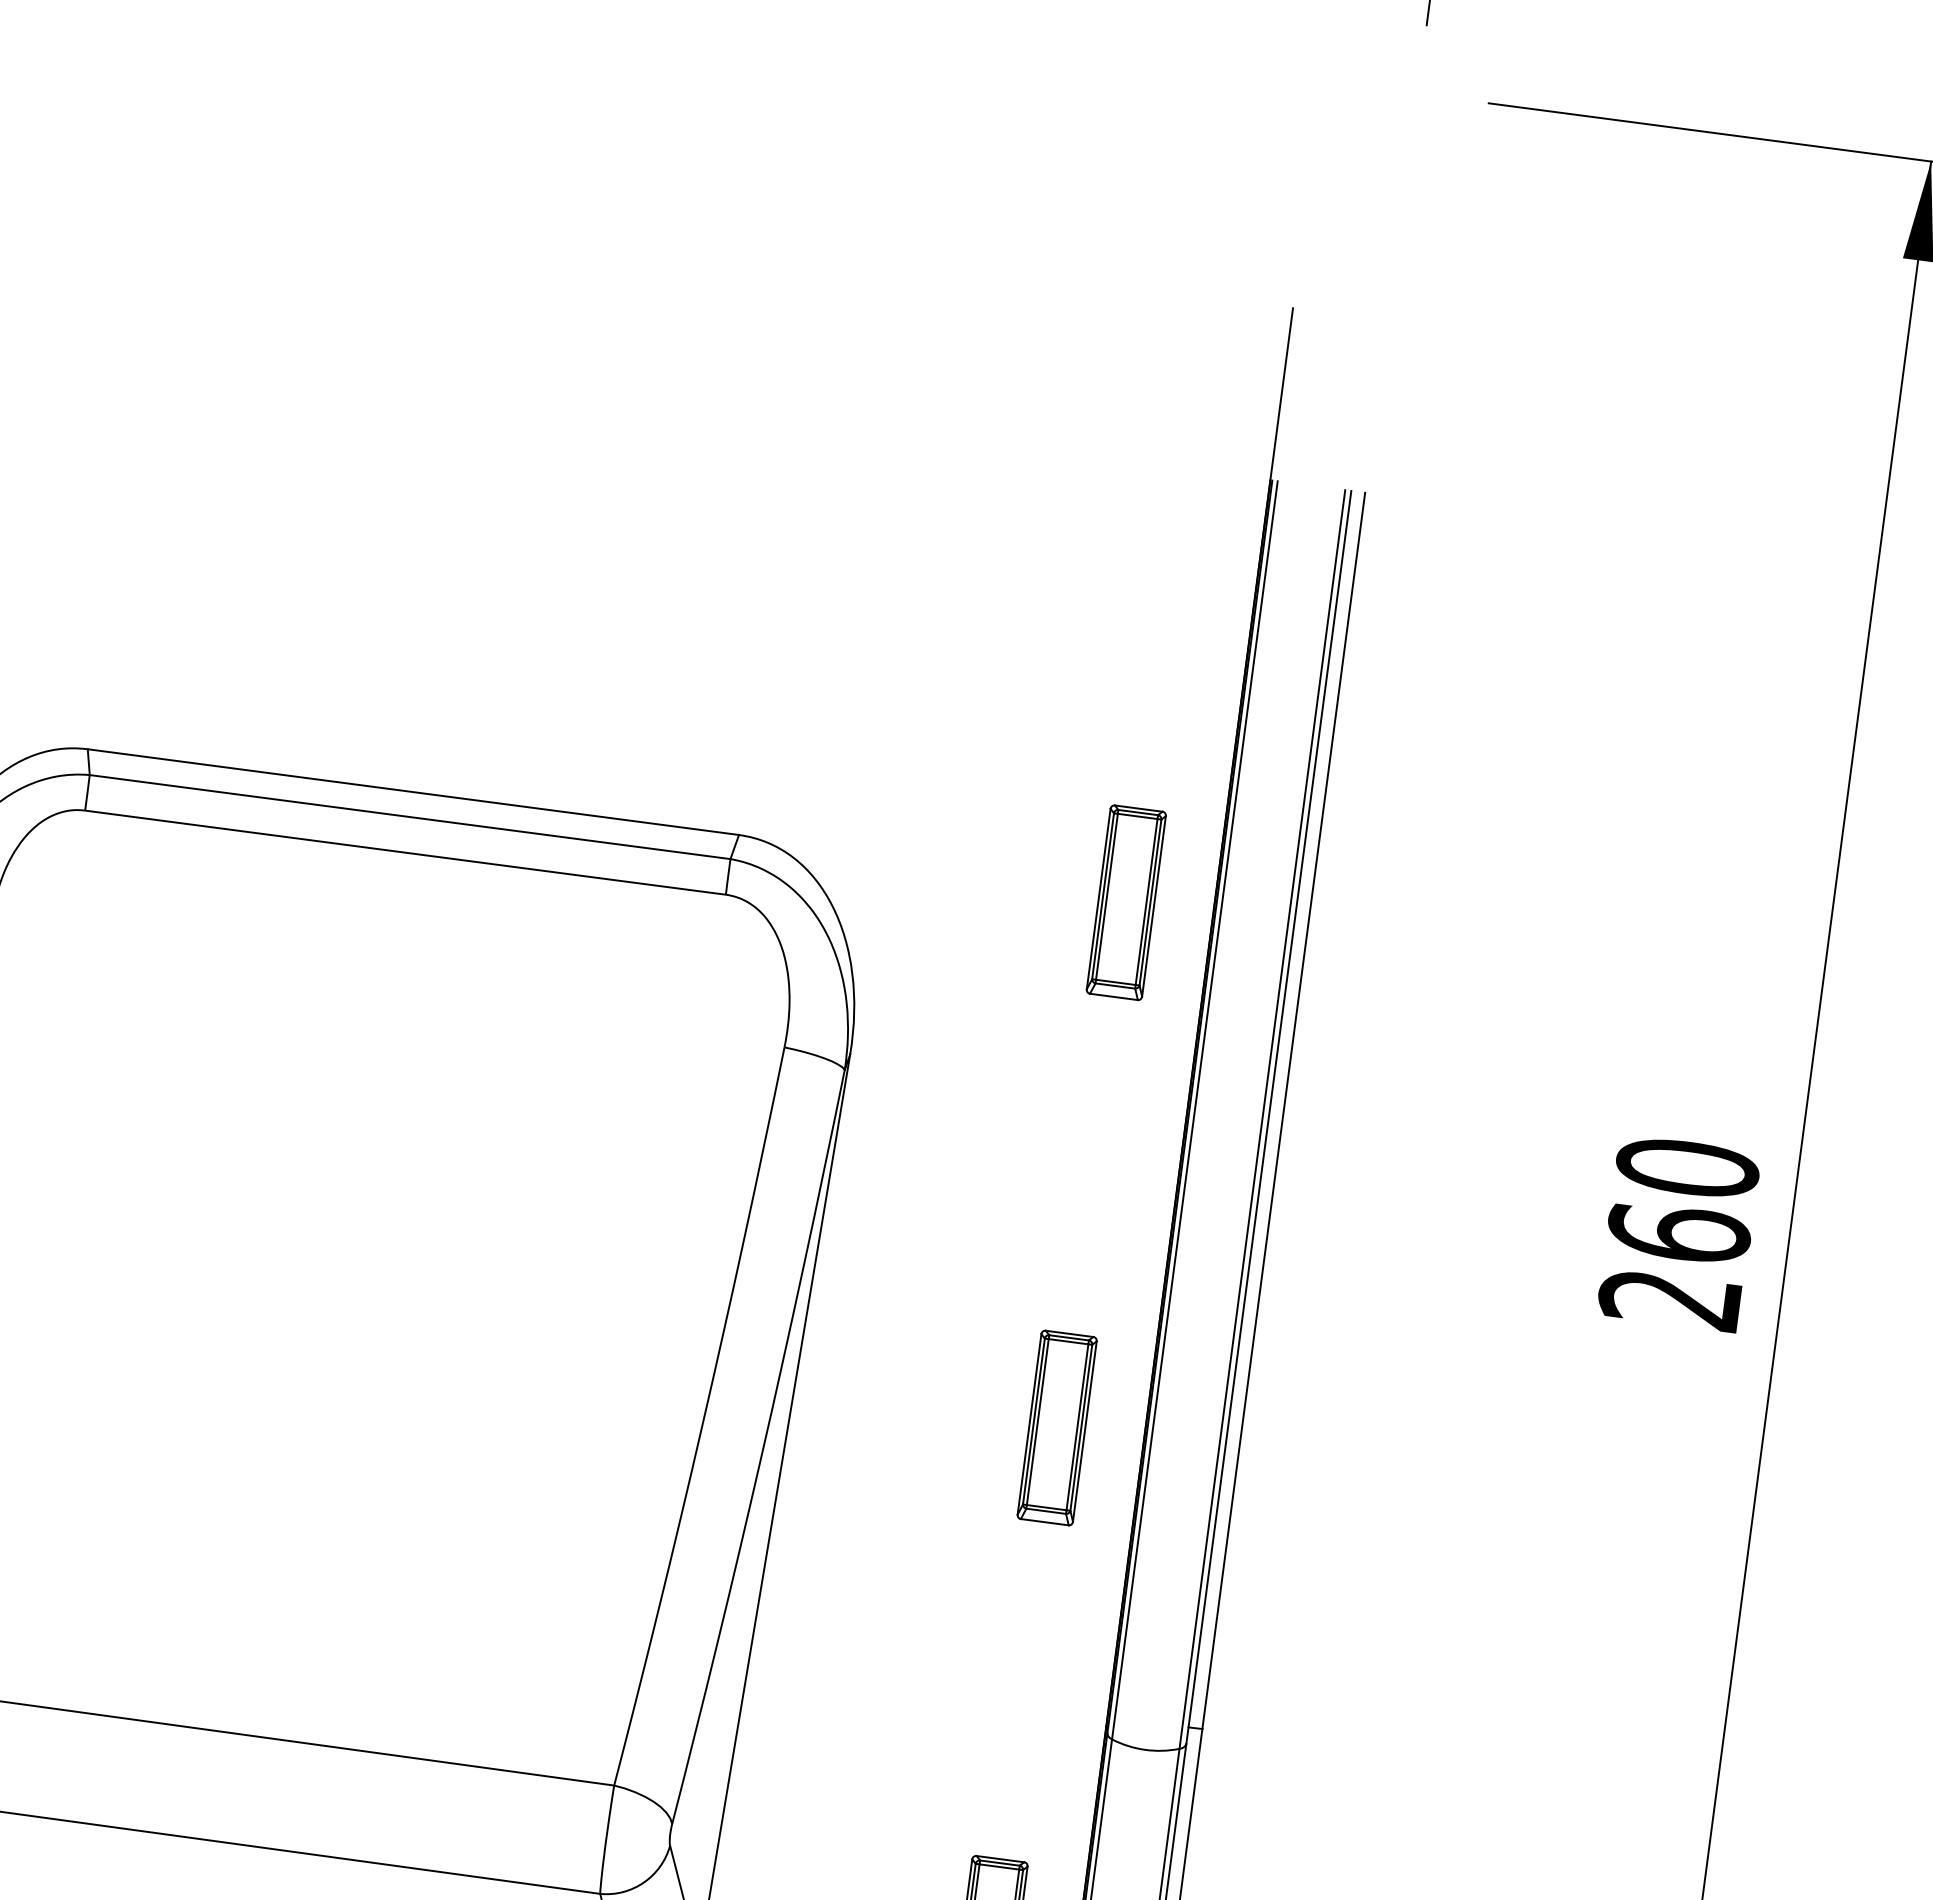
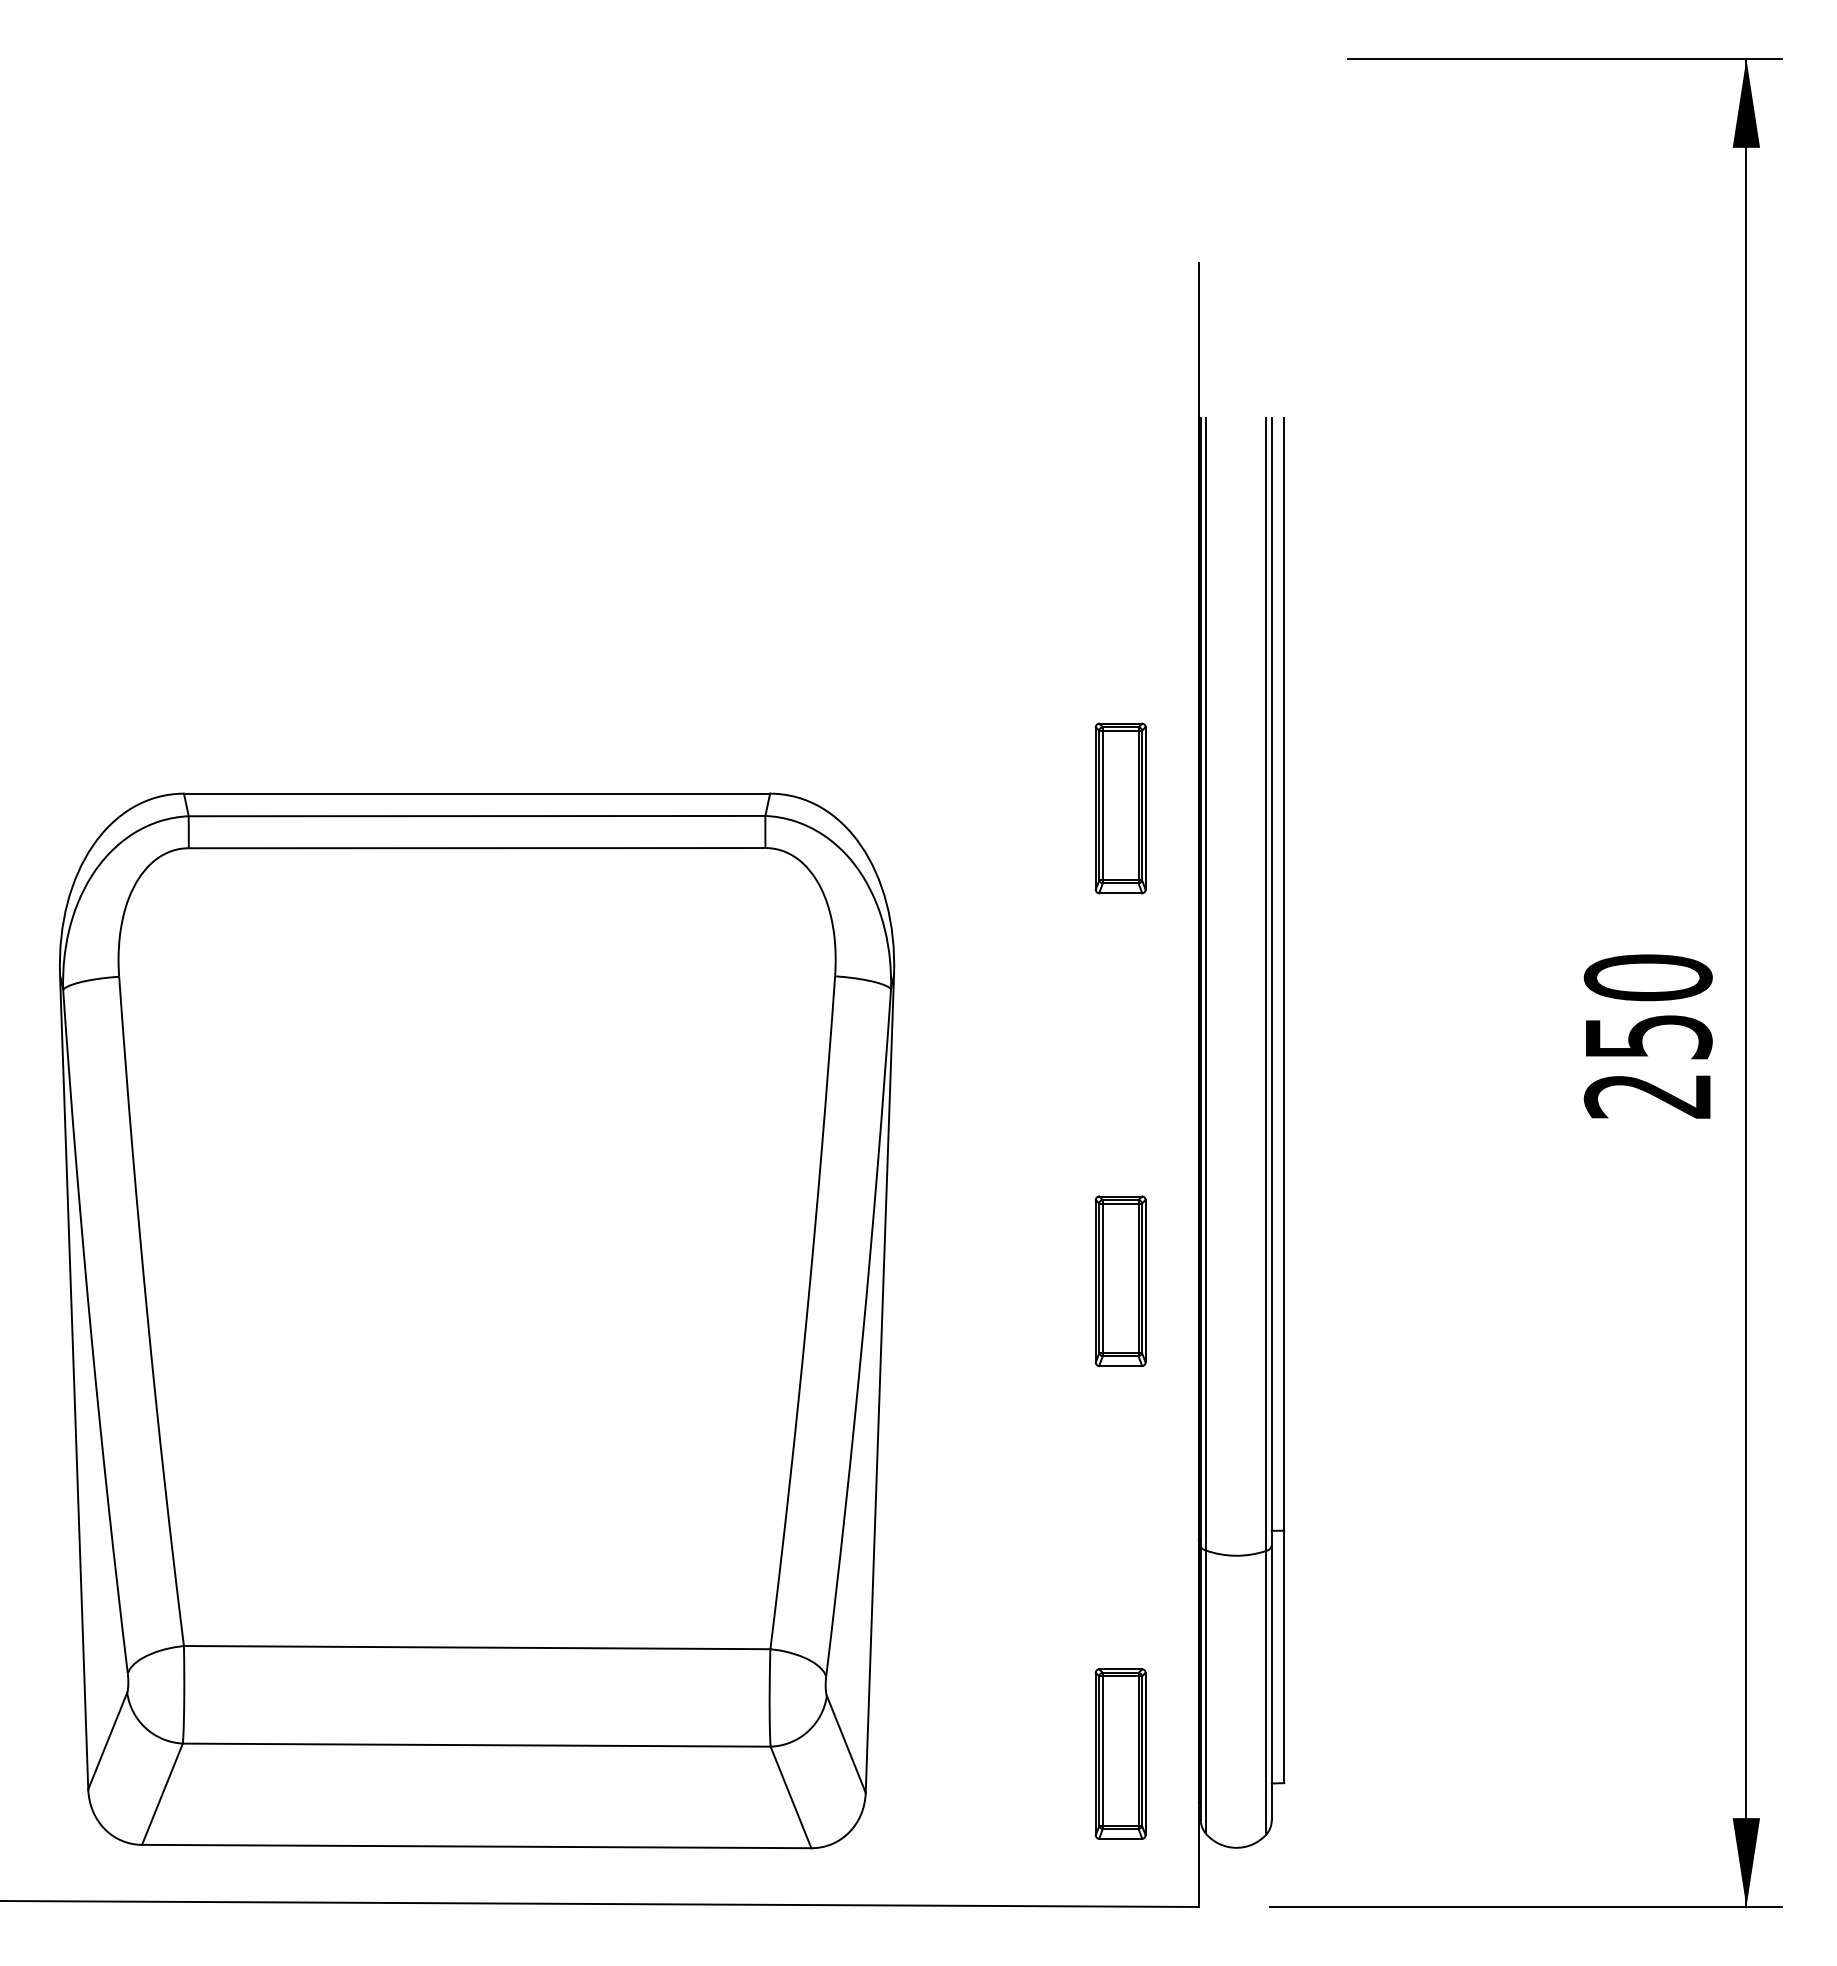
text: (1678, 1233) -> (1647, 1036), 260 -> 250

